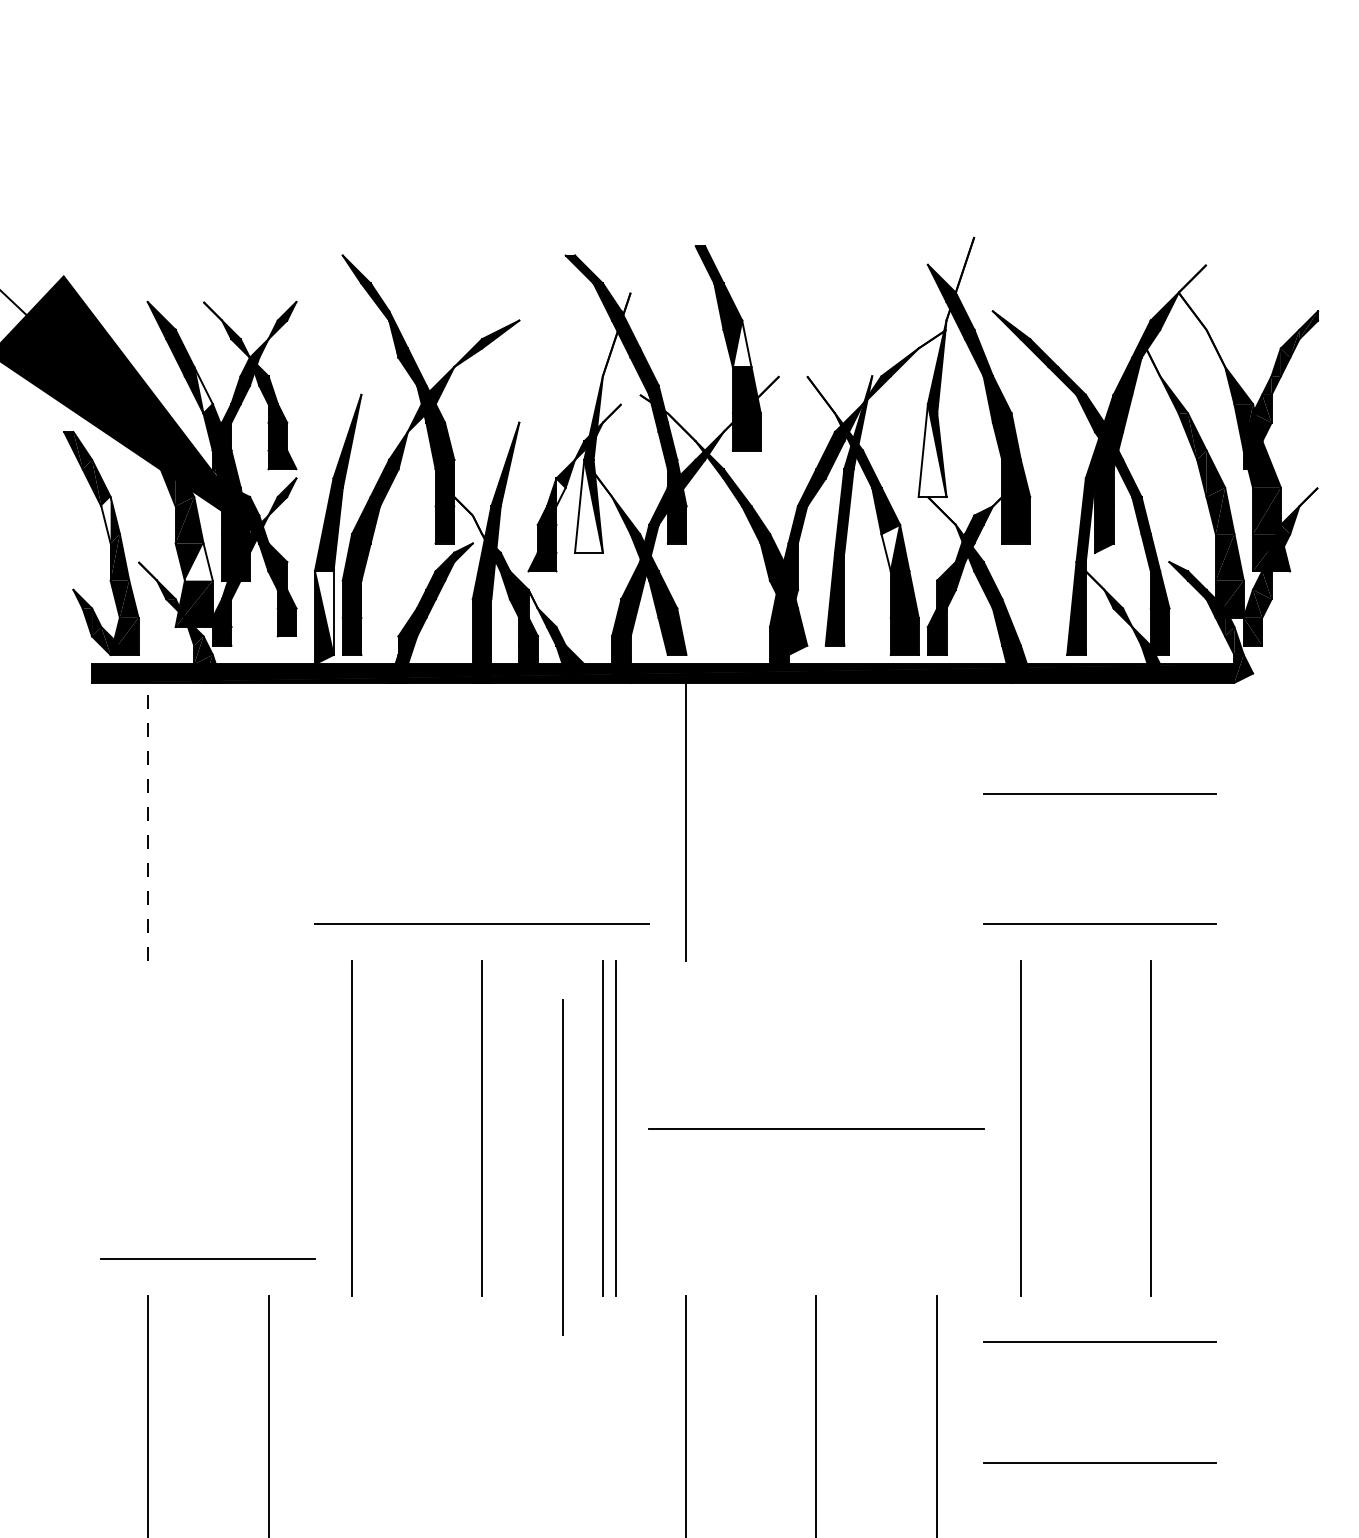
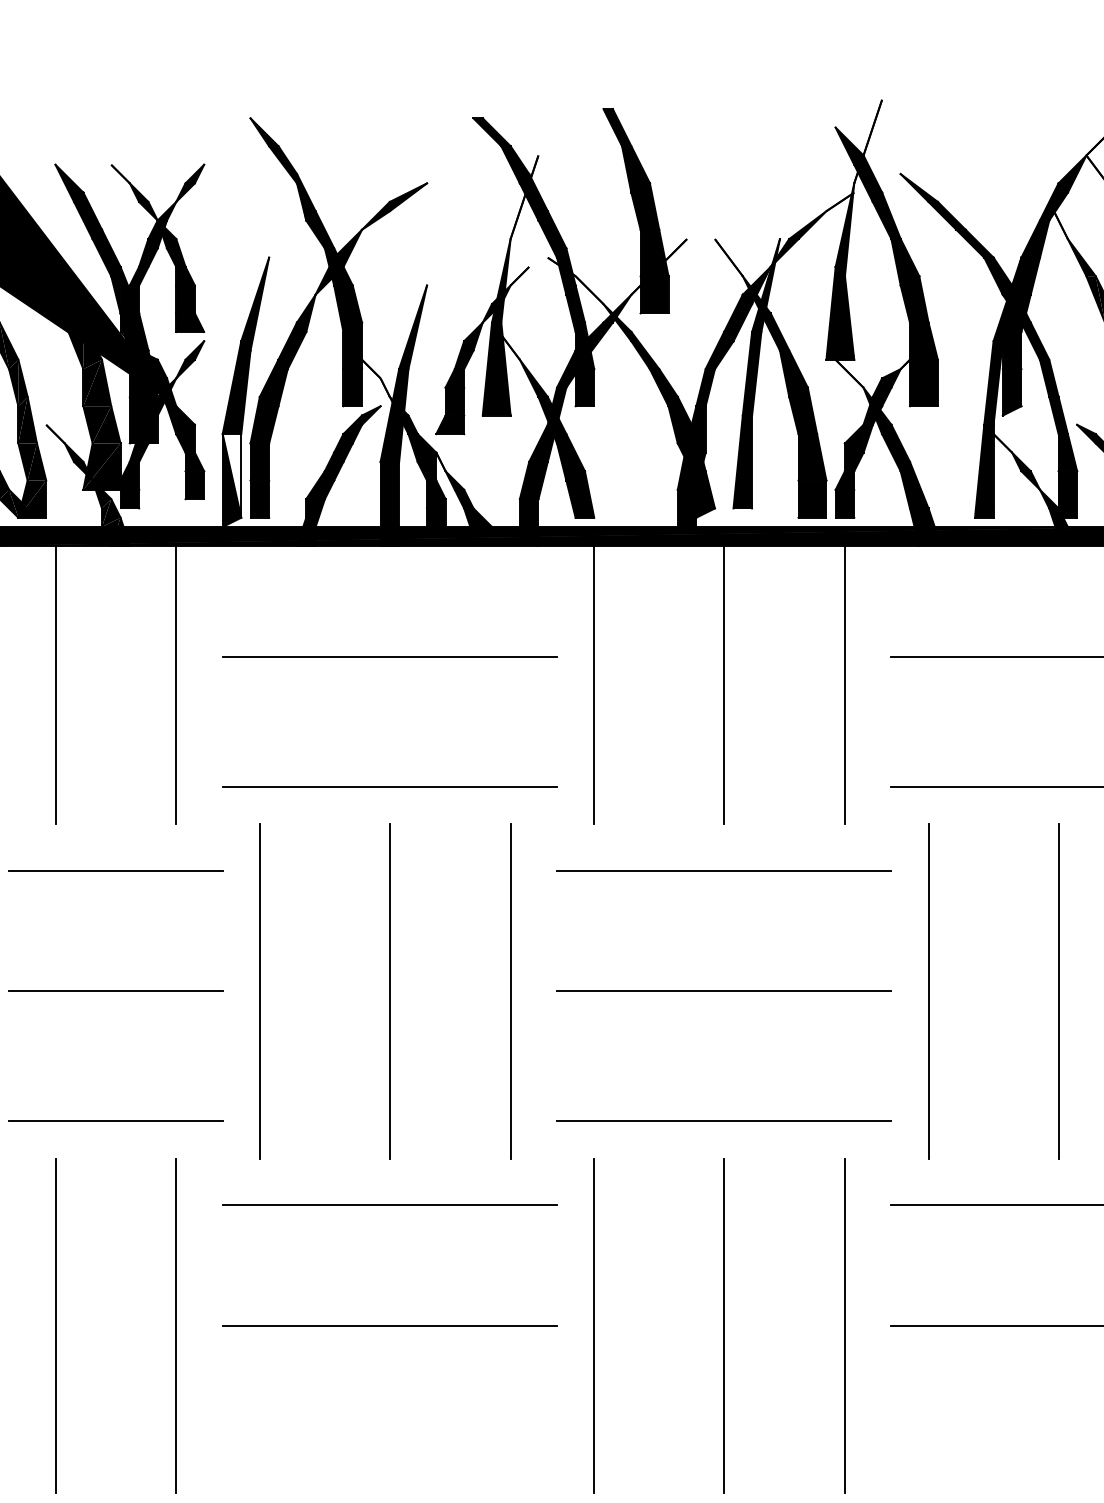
fill: (741, 343) -> (649, 206), added
fill: (203, 390) -> (111, 253), added
fill: (932, 450) -> (840, 313), added
fill: (560, 492) -> (468, 355), added
fill: (588, 505) -> (496, 368), added
fill: (105, 520) -> (13, 383), added
fill: (890, 547) -> (798, 410), added
fill: (198, 561) -> (106, 424), added
line: (481, 793) -> (389, 656), added
line: (147, 821) -> (55, 684), dashed -> solid
line: (268, 821) -> (176, 684), added
line: (816, 821) -> (724, 684), added
line: (937, 821) -> (845, 684), added
line: (207, 1007) -> (115, 870), added
line: (816, 1007) -> (724, 870), added
line: (207, 1128) -> (115, 991), added
line: (615, 1128) -> (523, 991), removed
line: (562, 1167) -> (470, 1030), removed
line: (816, 1258) -> (724, 1121), added
line: (481, 1342) -> (389, 1205), added
line: (481, 1462) -> (389, 1325), added

